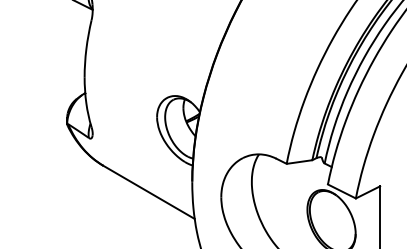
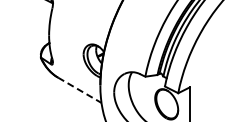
line: (150, 192) -> (80, 90), solid -> dashed

